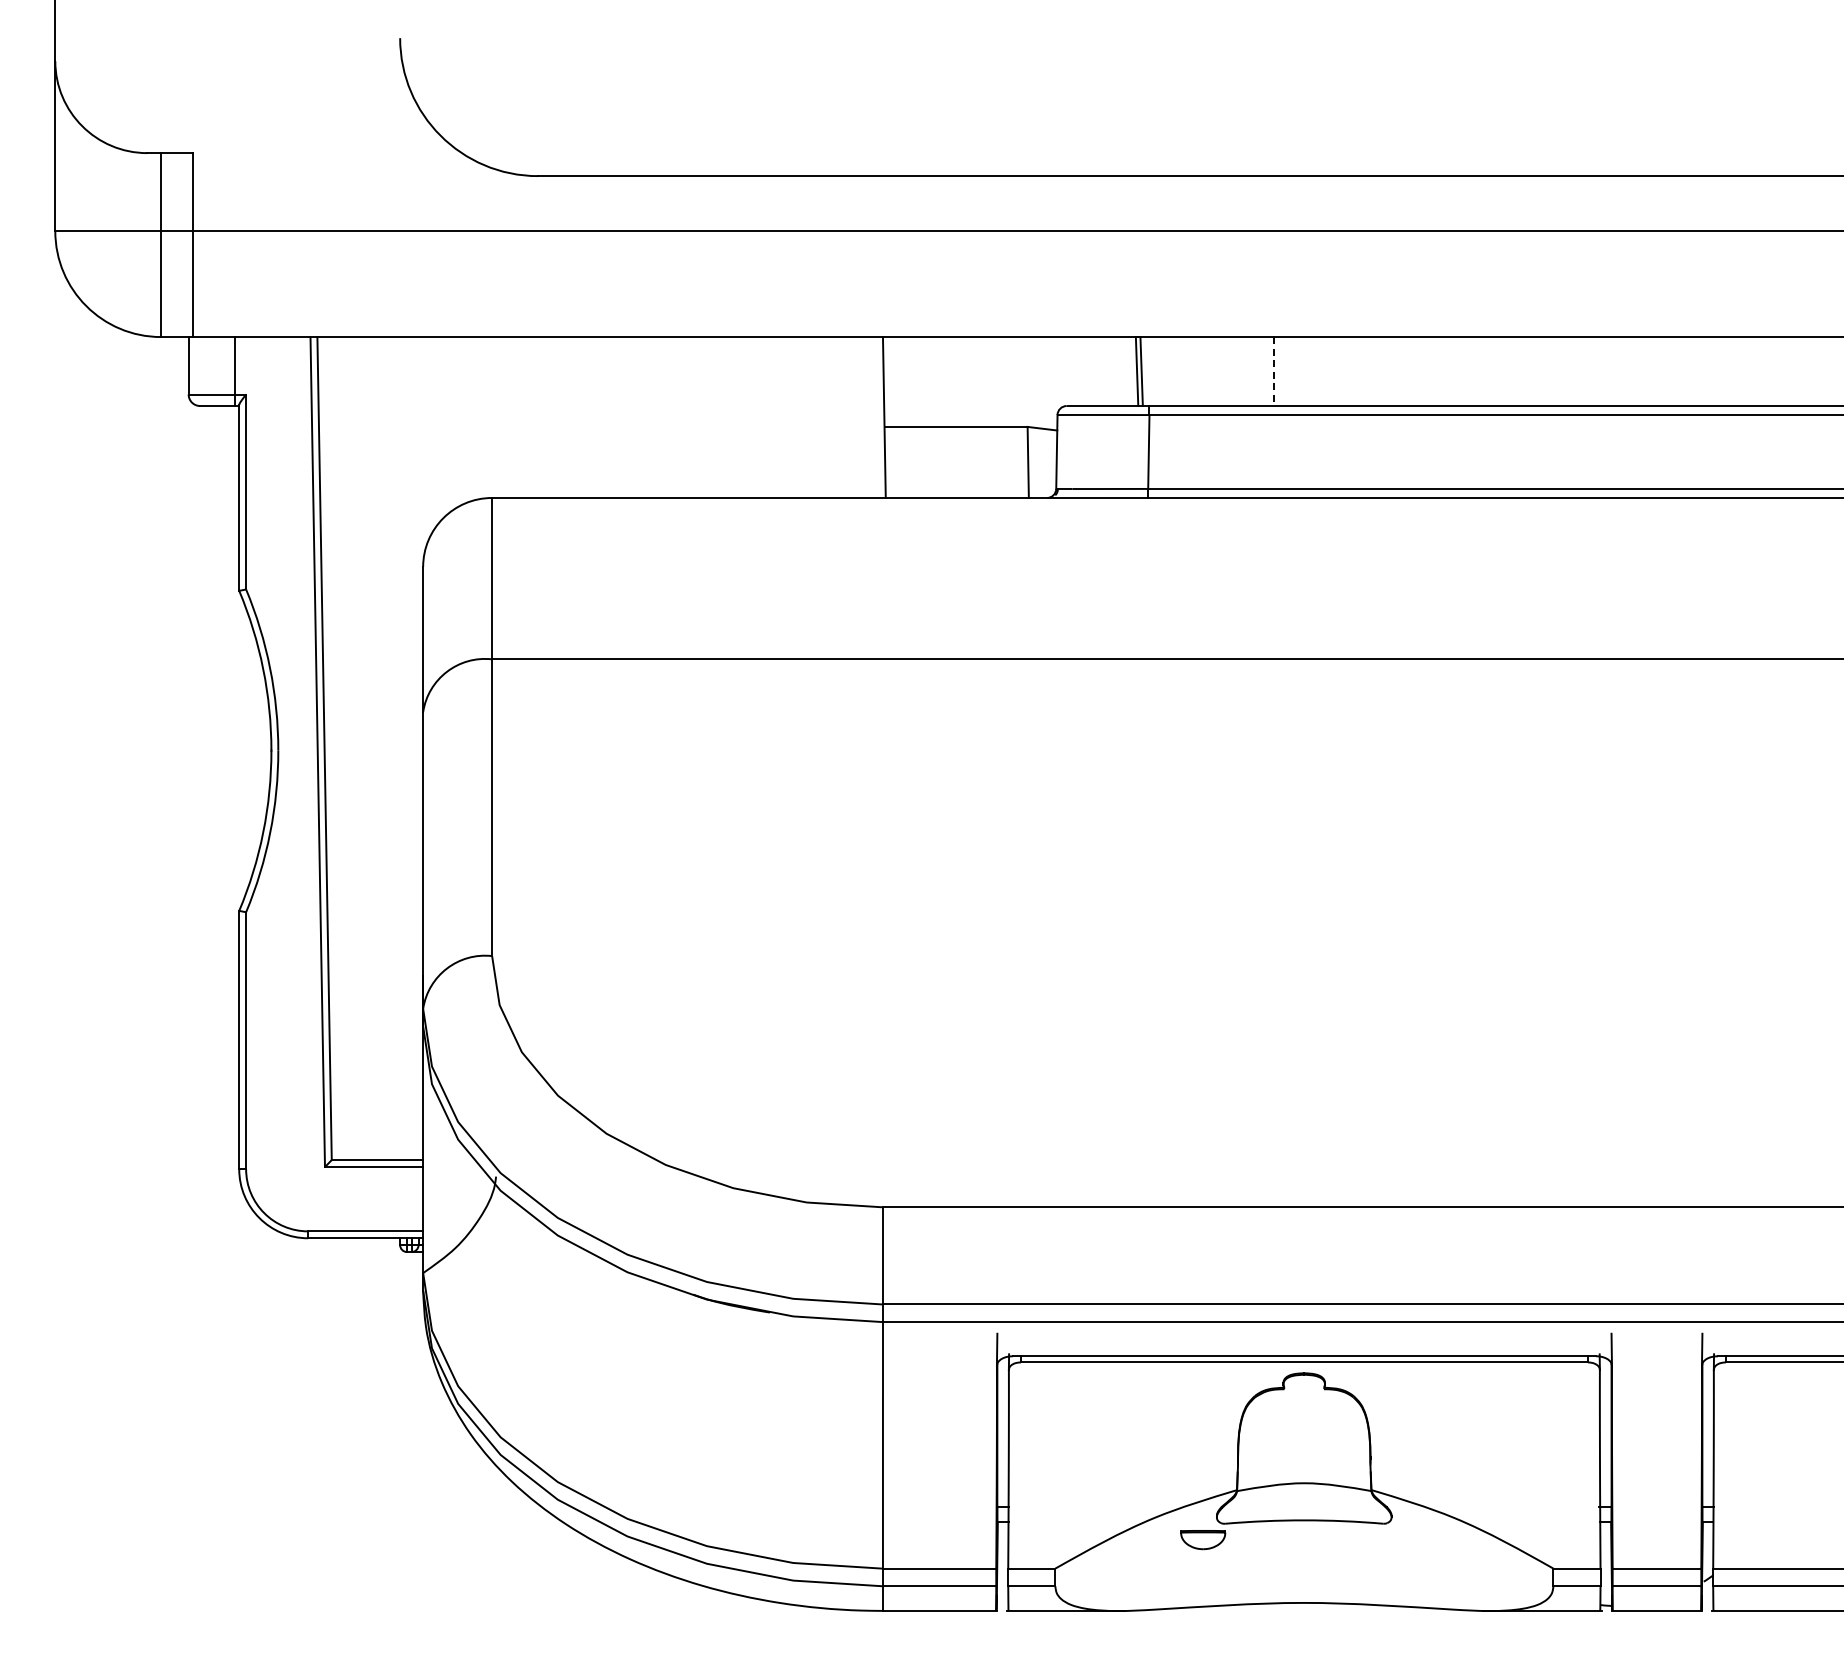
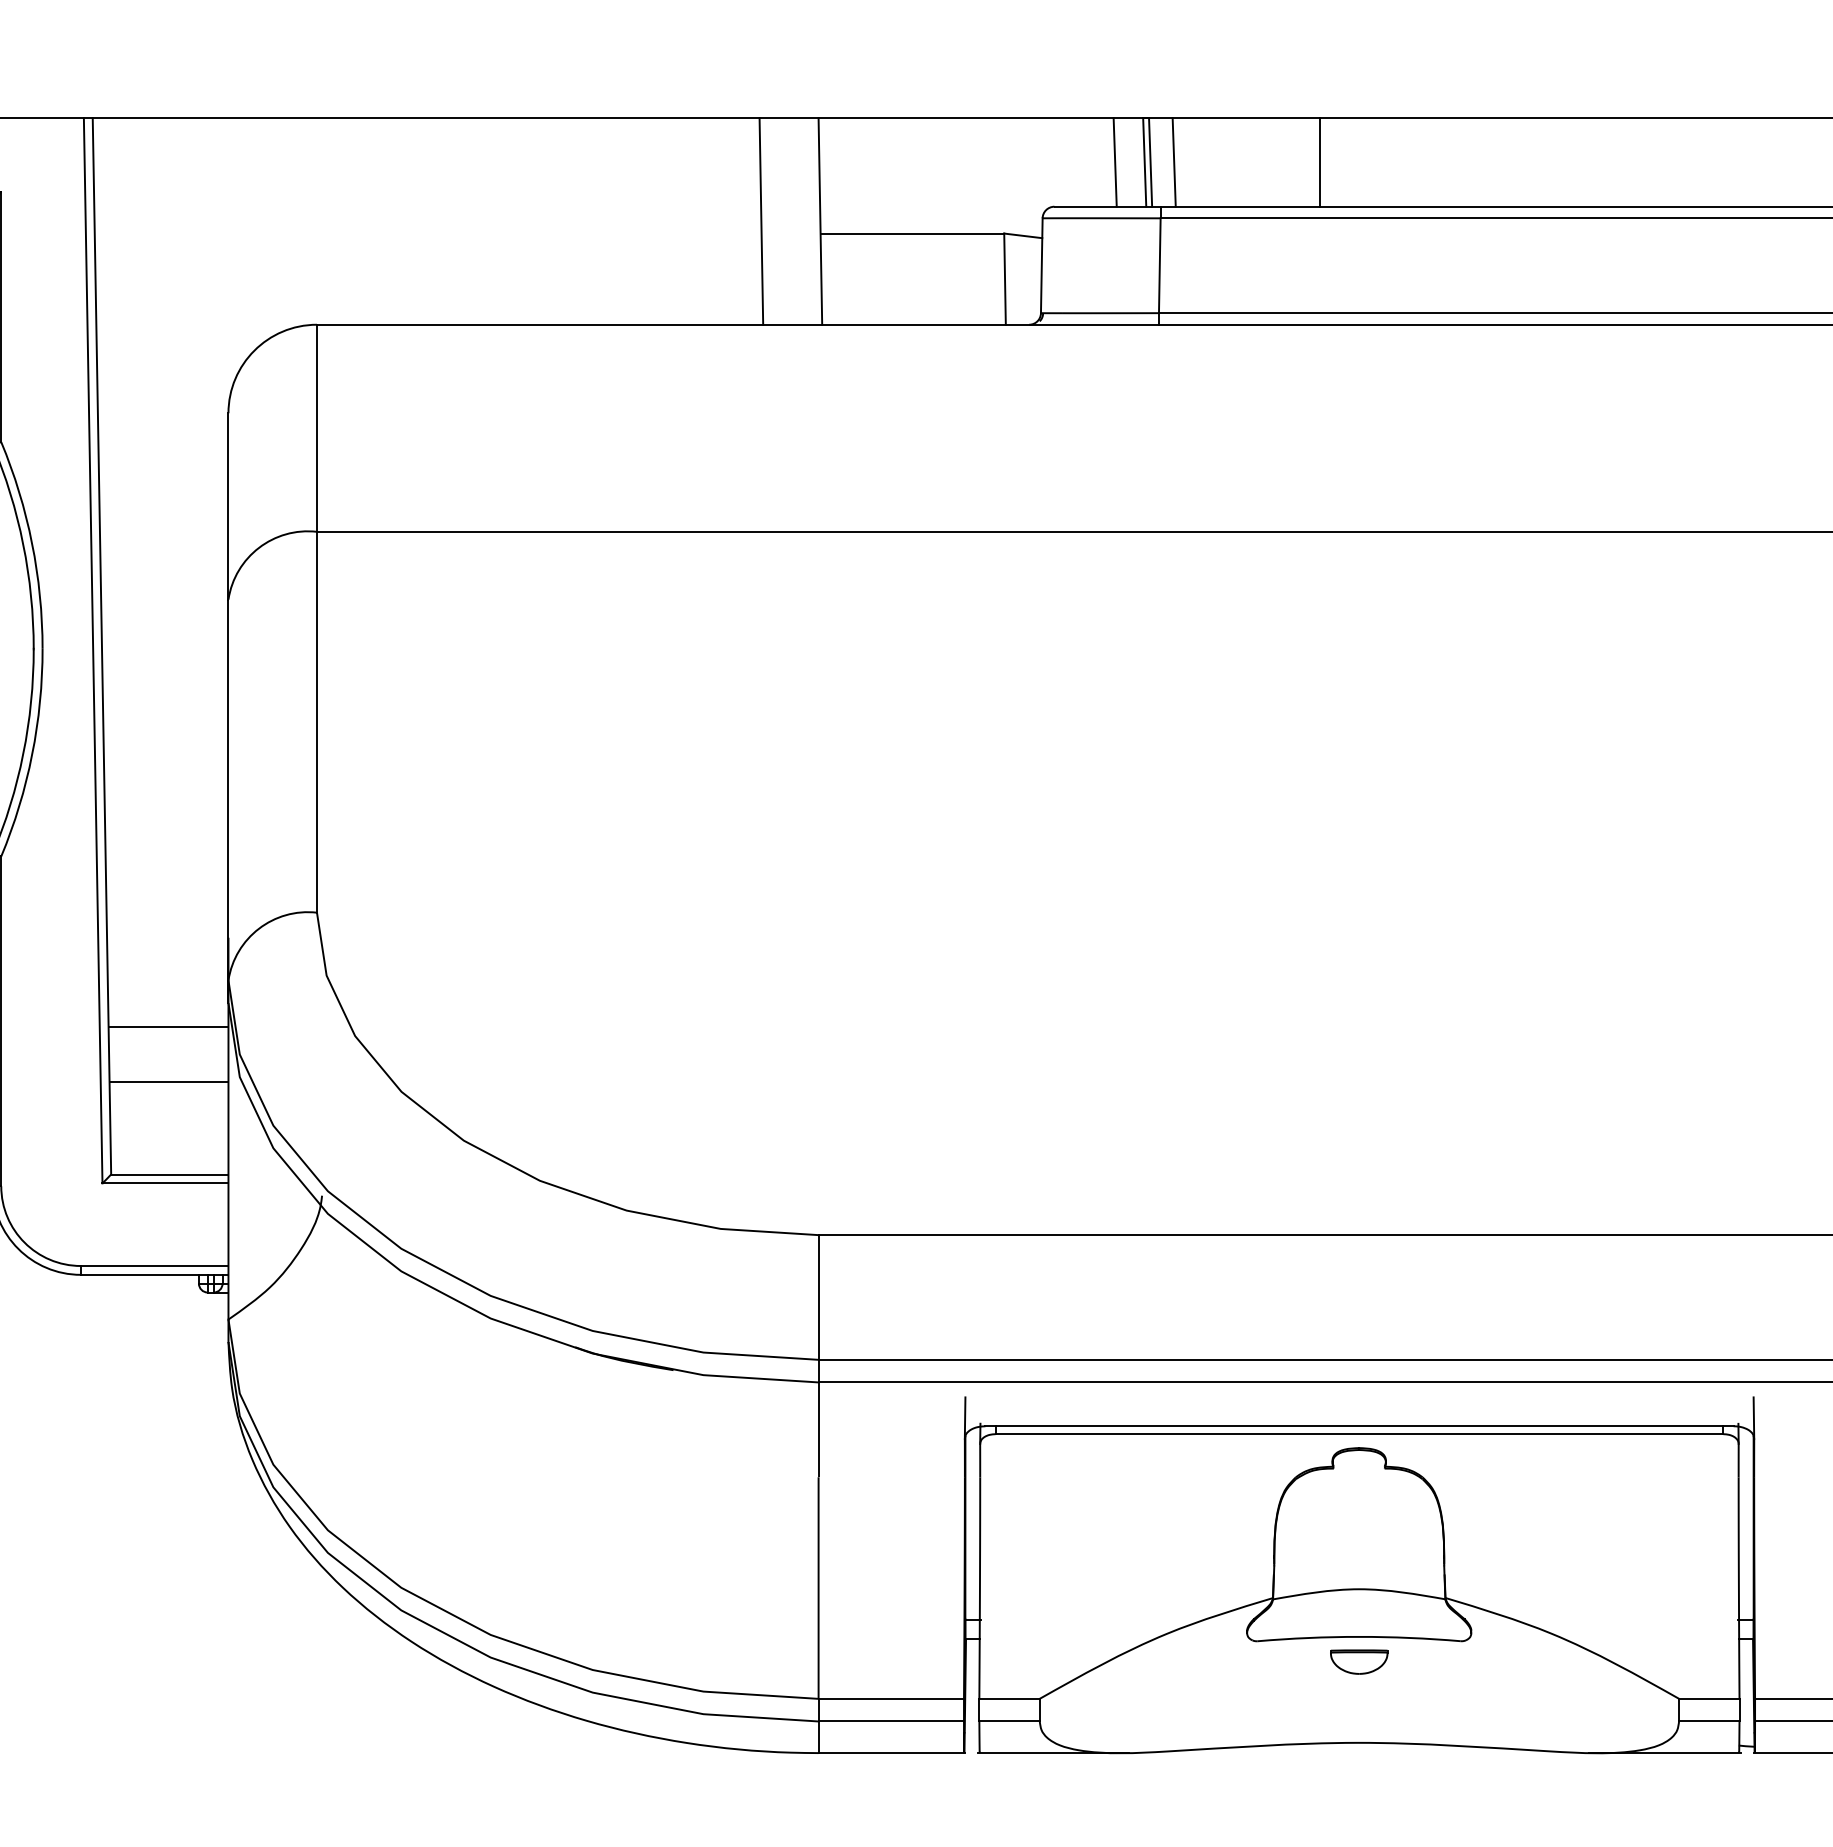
line: (1113, 371) -> (1114, 162), added
line: (1159, 371) -> (1173, 162), added
line: (1273, 372) -> (1319, 163), dashed -> solid
line: (837, 417) -> (760, 221), added
line: (376, 1045) -> (168, 1027), added
line: (376, 1088) -> (168, 1082), added
part: (1203, 1540) -> (1359, 1662), moved

